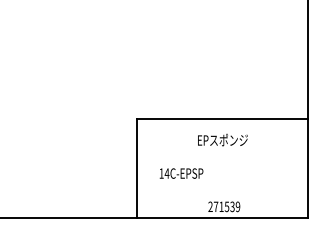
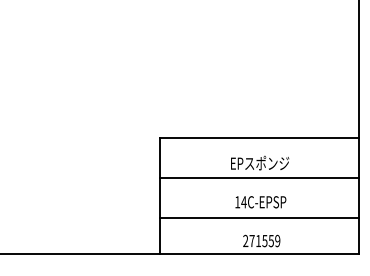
line: (222, 152) -> (259, 177), added
text: (181, 173) -> (260, 202), moved
line: (222, 187) -> (259, 218), added
text: (232, 205) -> (271, 239), 271539 -> 271559

